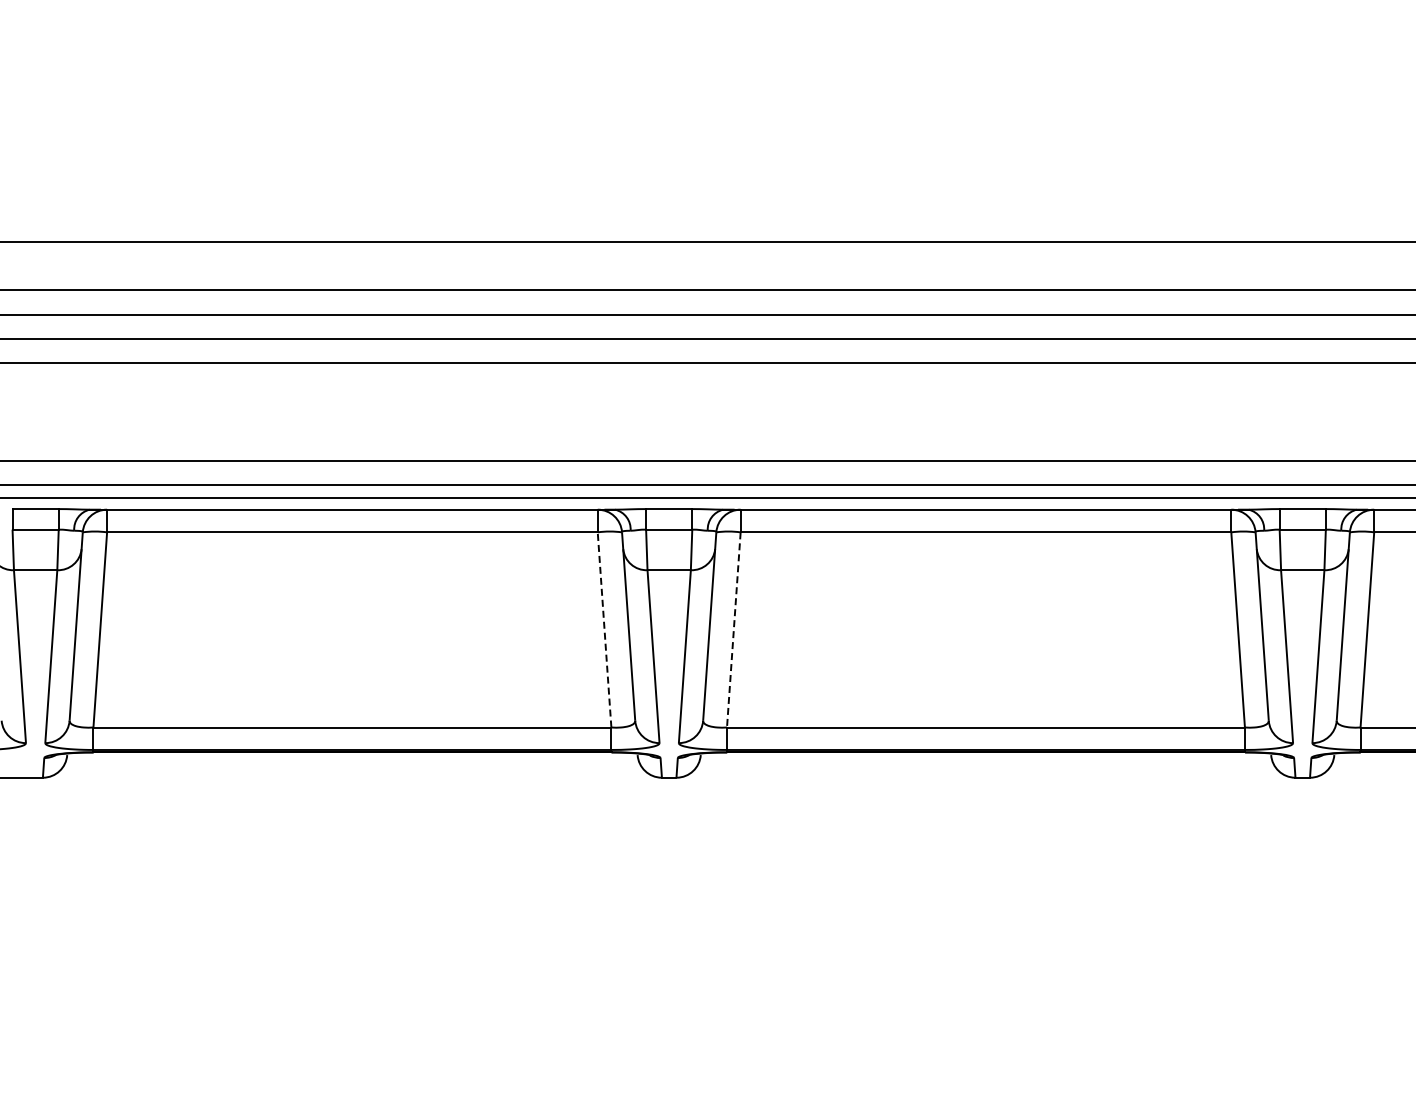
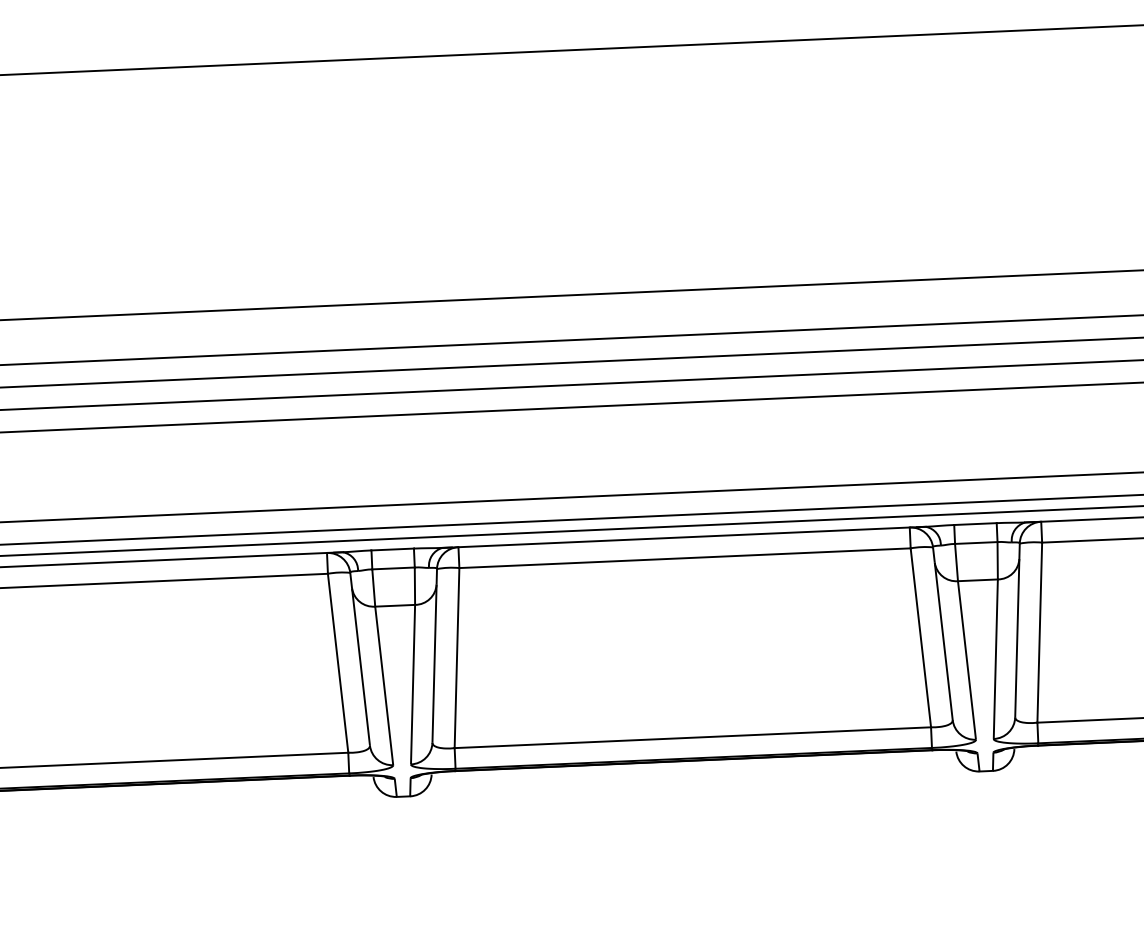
line: (604, 629) -> (338, 662), dashed -> solid
line: (733, 629) -> (456, 657), dashed -> solid

